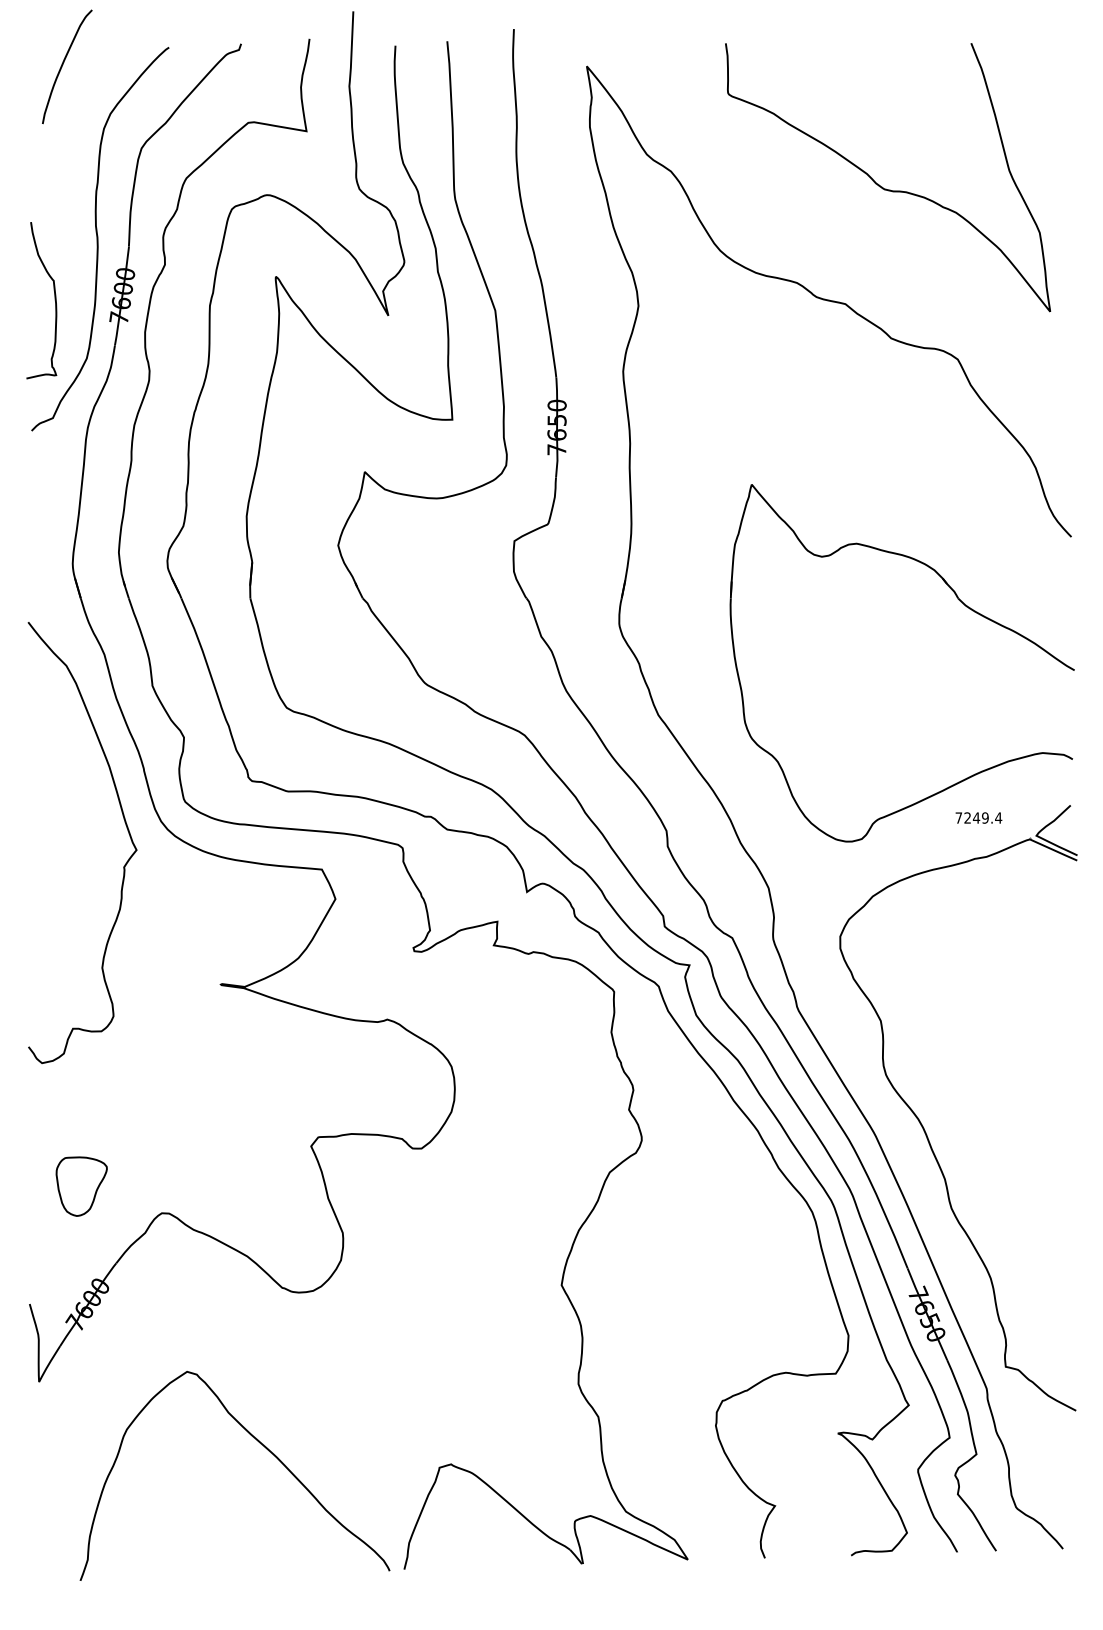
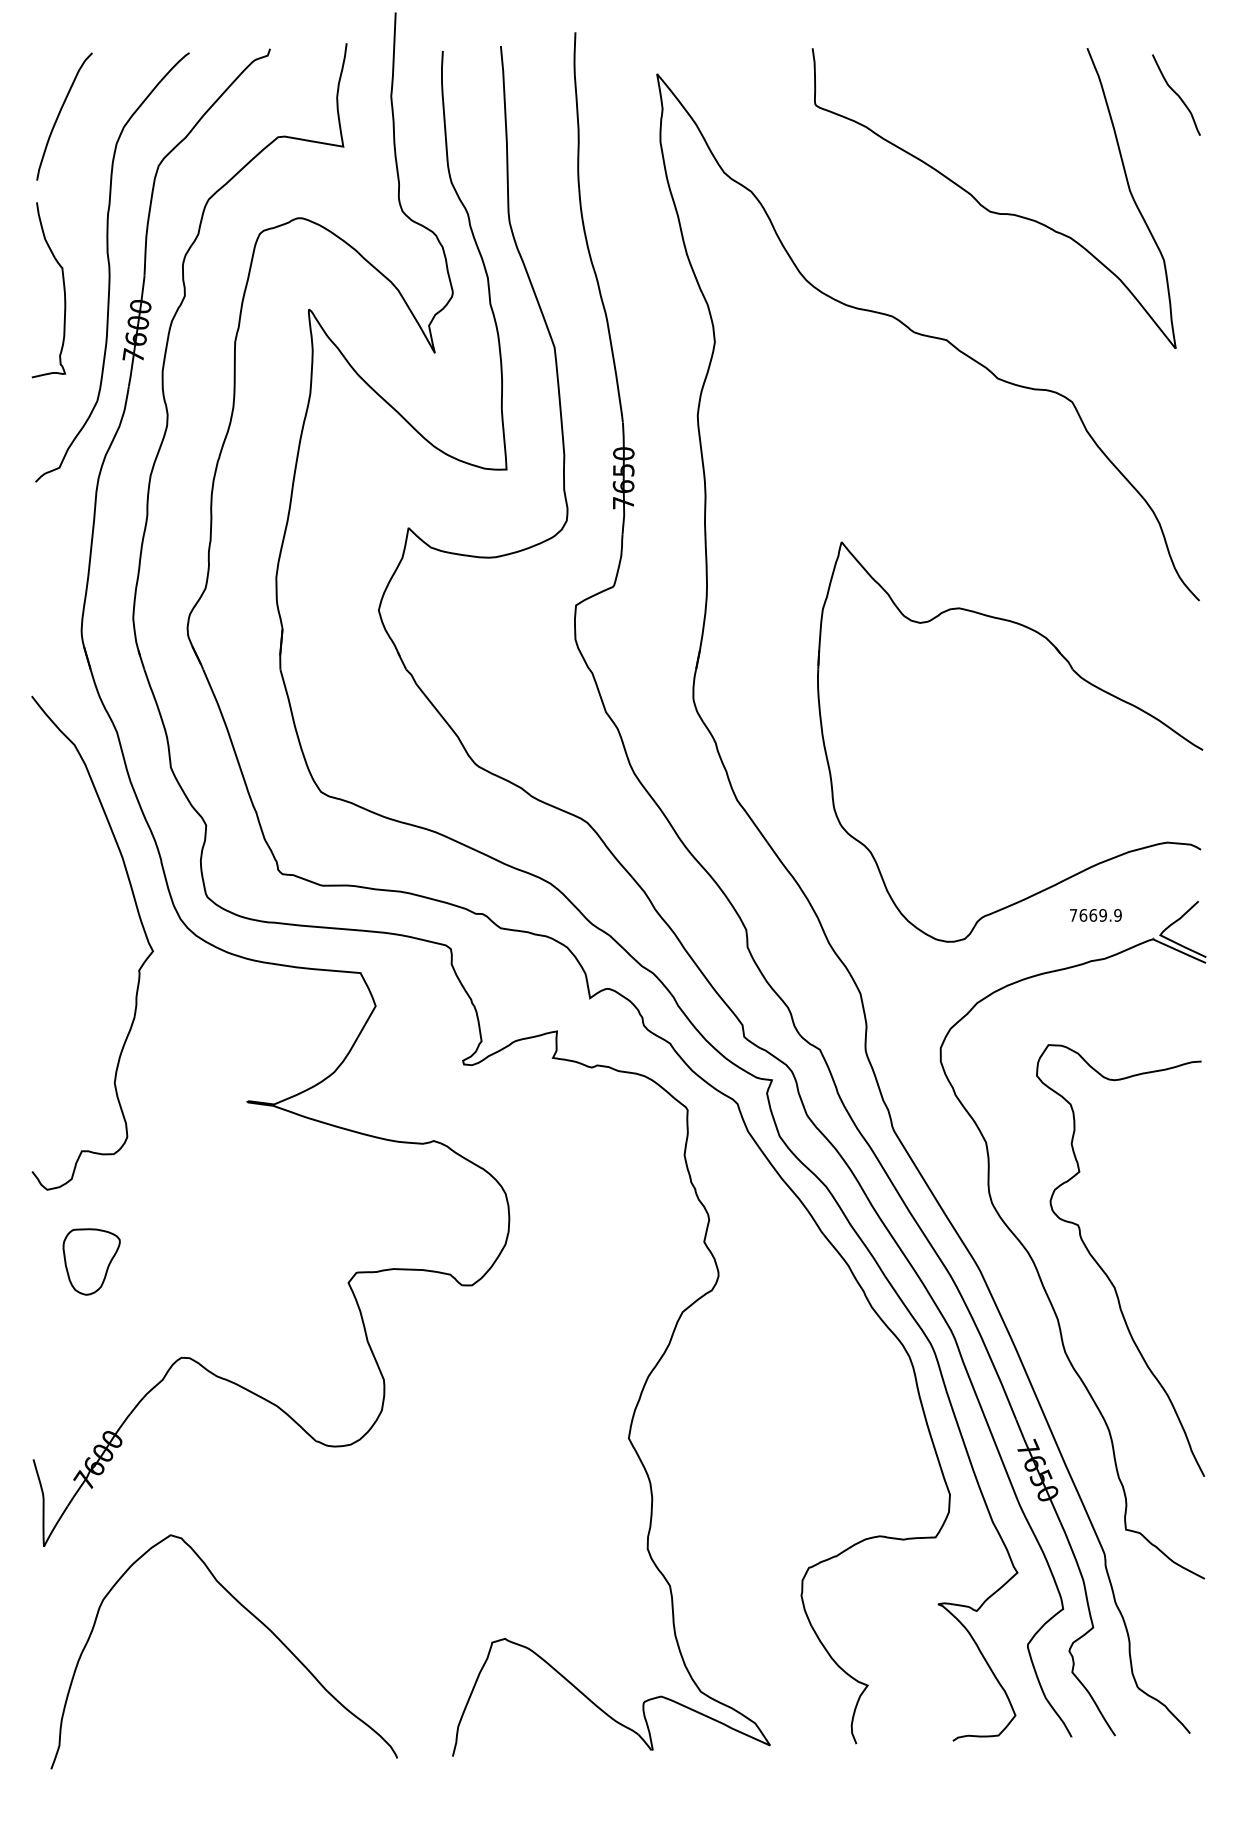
curve: (63, 64) -> (60, 113), moved
curve: (1050, 84) -> (1176, 94), added
curve: (54, 300) -> (63, 290), moved
text: (983, 818) -> (1100, 915), 7249.4 -> 7669.9
curve: (986, 1135) -> (1104, 1270), added
part: (81, 1186) -> (91, 1261), moved
curve: (262, 1446) -> (255, 1618), moved

